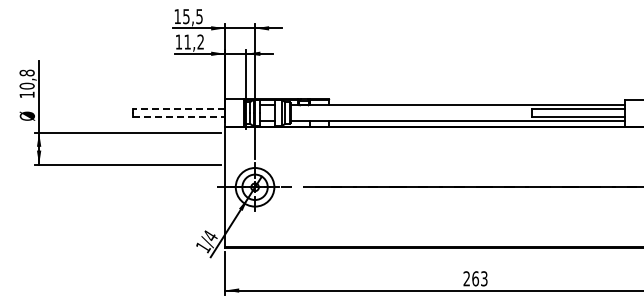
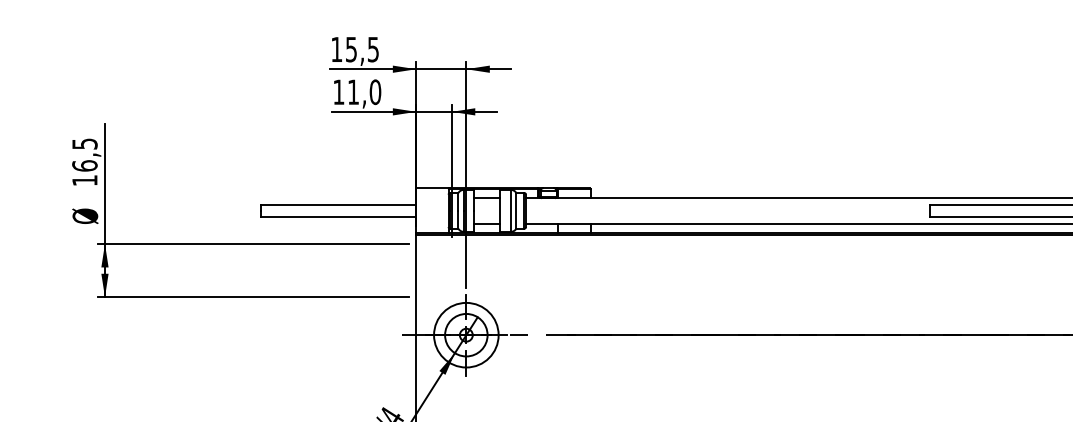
text: (200, 41) -> (375, 91), 11,2 -> 11,0
text: (26, 79) -> (83, 154), 10,8 -> 16,5
line: (178, 109) -> (338, 205), dashed -> solid
line: (179, 116) -> (339, 216), dashed -> solid

